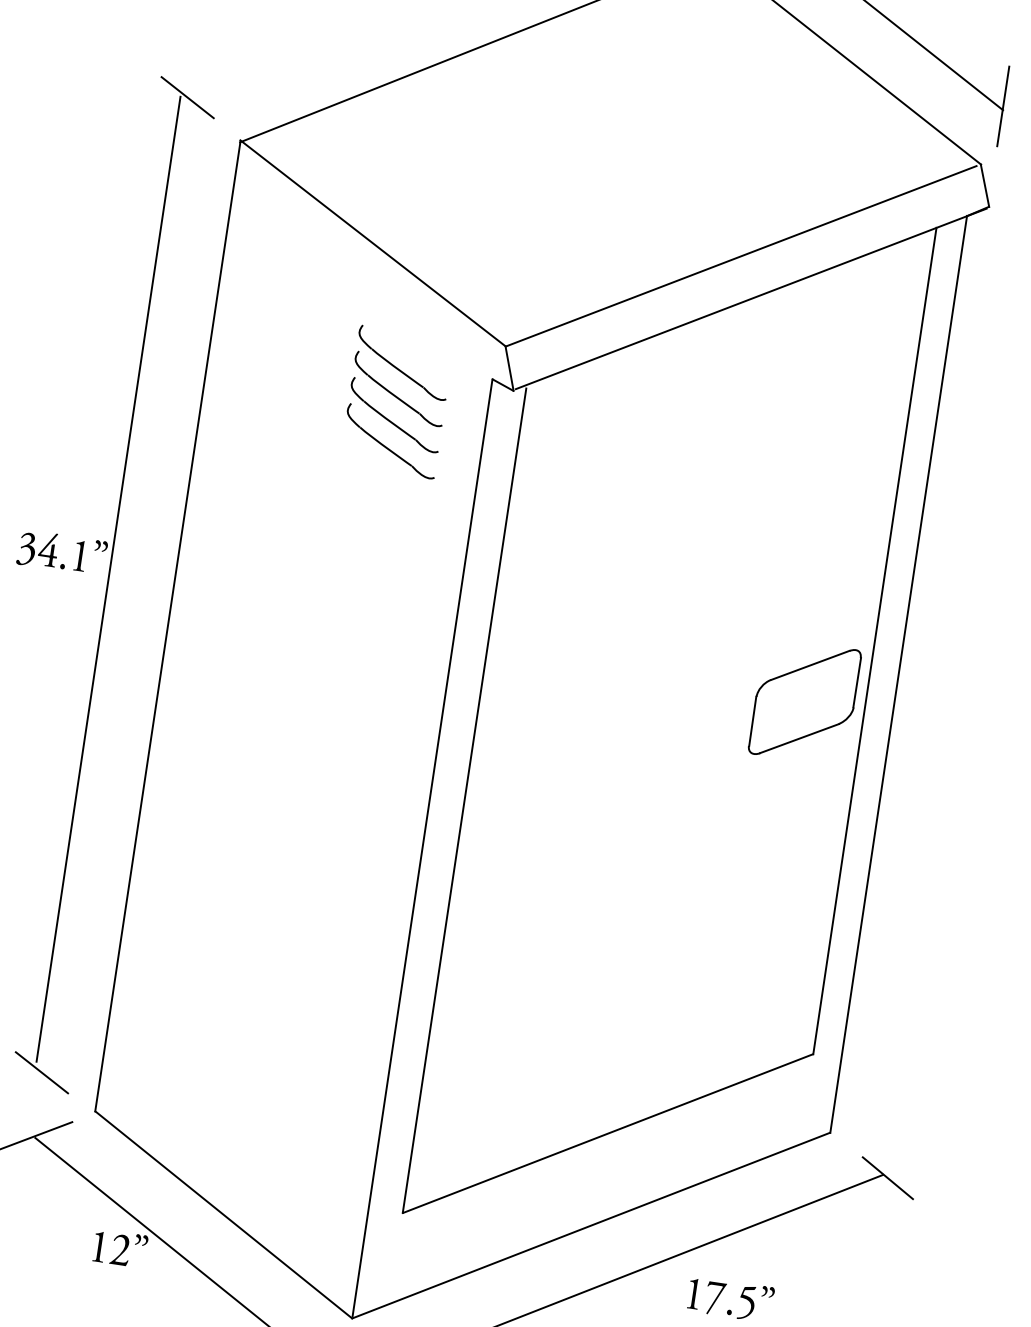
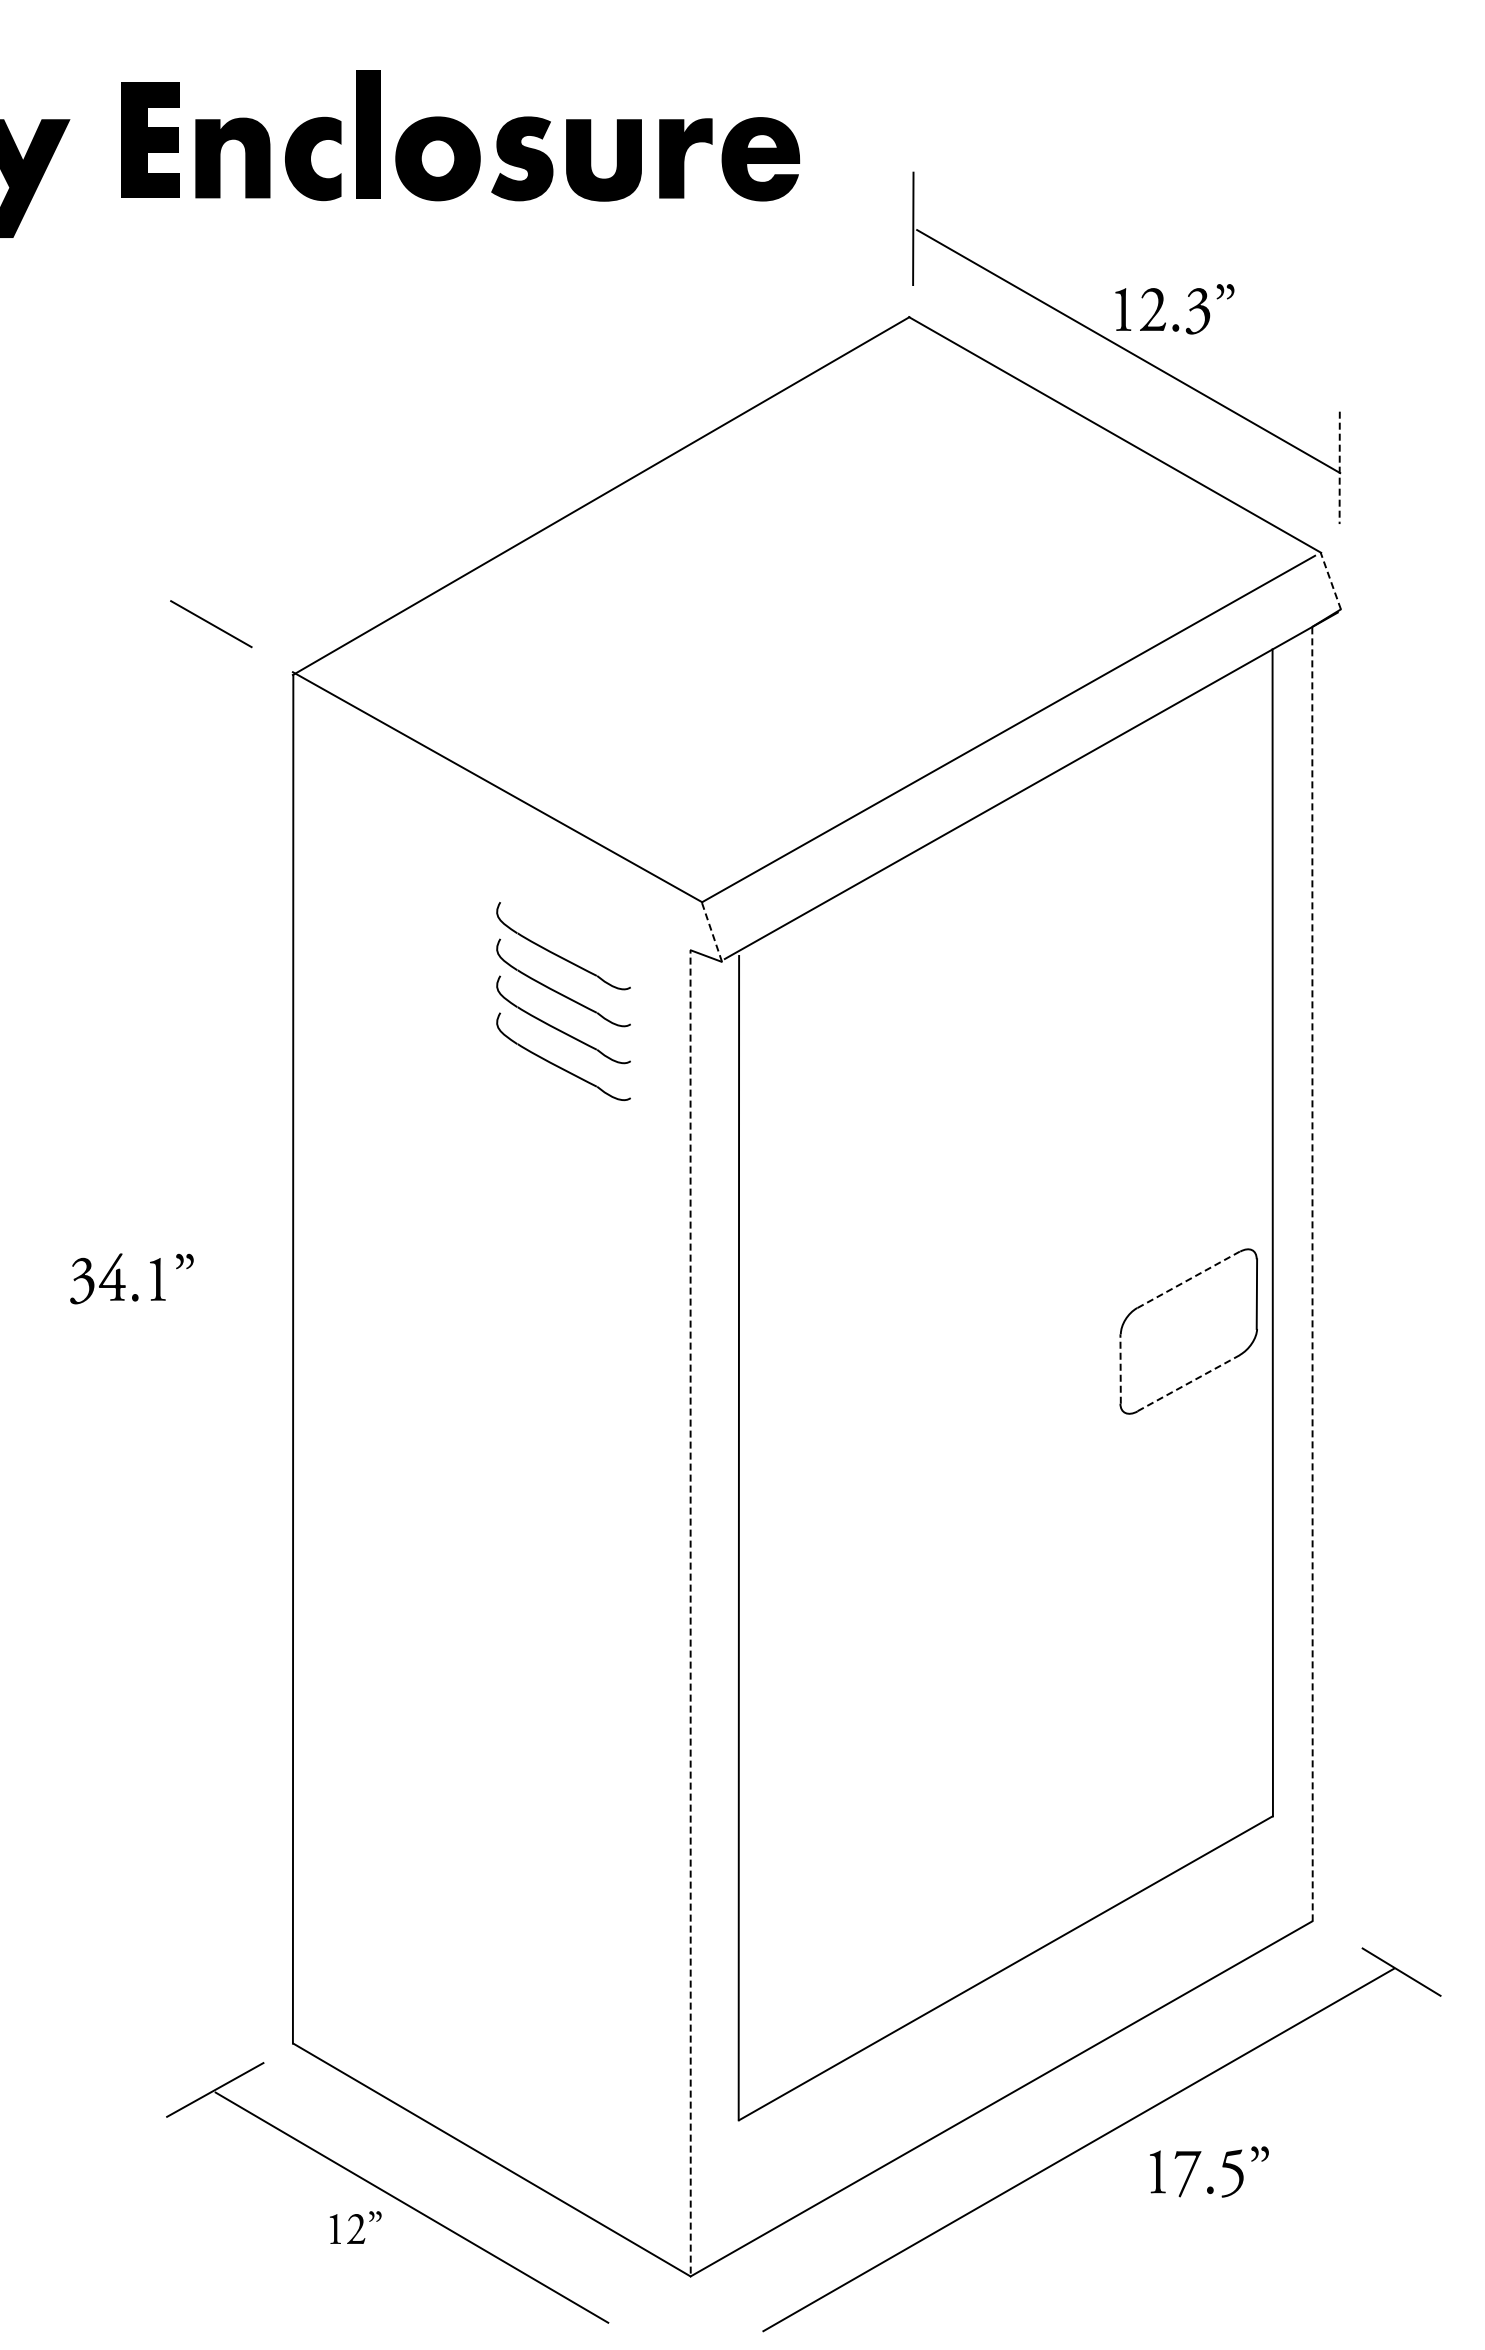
line: (1003, 106) -> (1339, 468), solid -> dashed
line: (984, 185) -> (1330, 580), solid -> dashed
line: (509, 368) -> (711, 931), solid -> dashed
line: (108, 579) -> (201, 1305), removed
line: (811, 665) -> (1189, 1279), solid -> dashed
line: (898, 674) -> (1312, 1273), solid -> dashed
line: (752, 721) -> (1120, 1369), solid -> dashed
line: (799, 738) -> (1188, 1383), solid -> dashed
line: (422, 847) -> (690, 1611), solid -> dashed
line: (42, 1073) -> (211, 2001), removed
part: (120, 1248) -> (355, 2227), size x0.7

